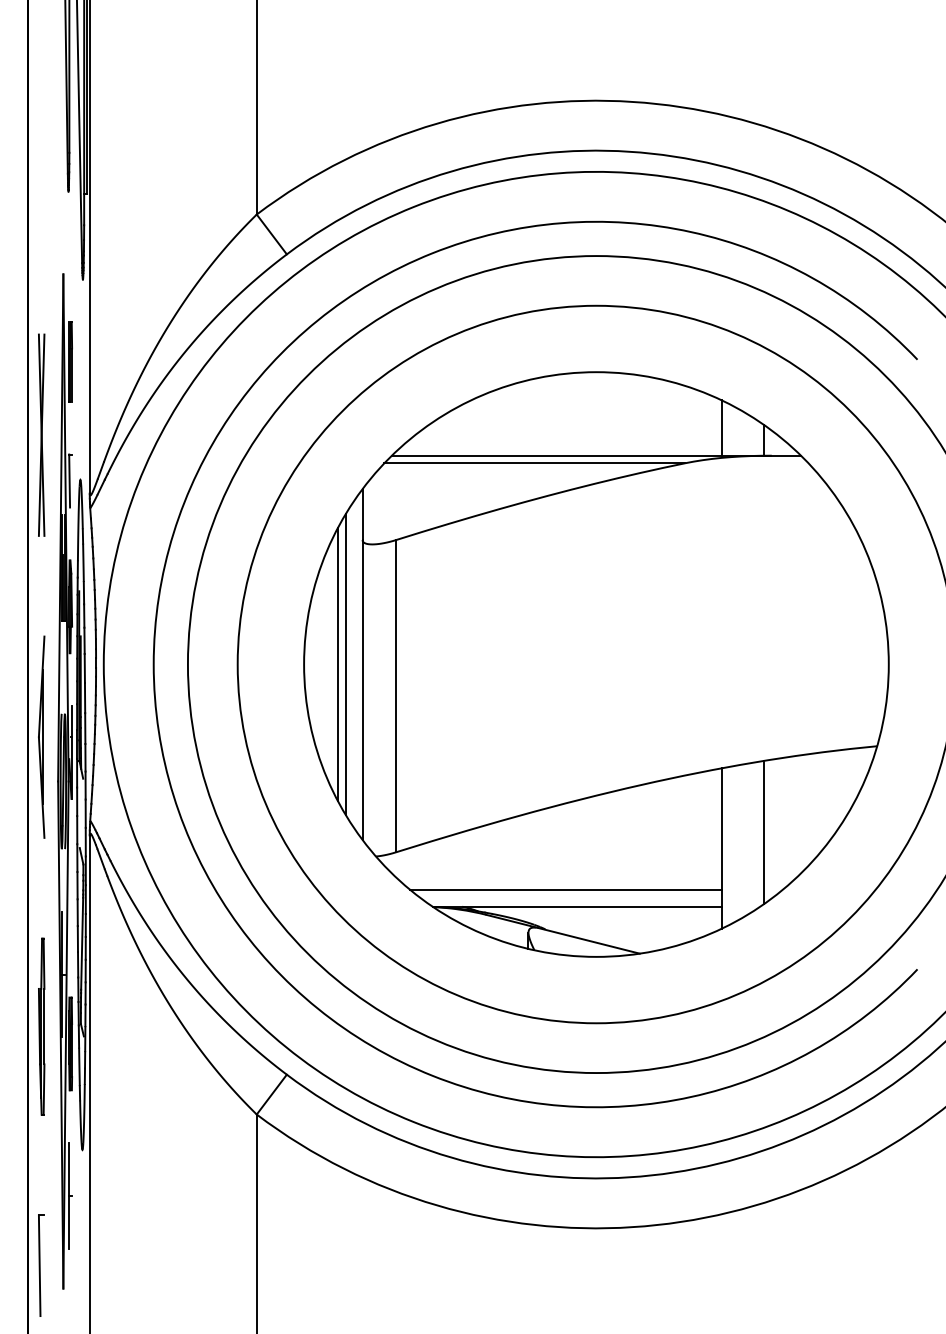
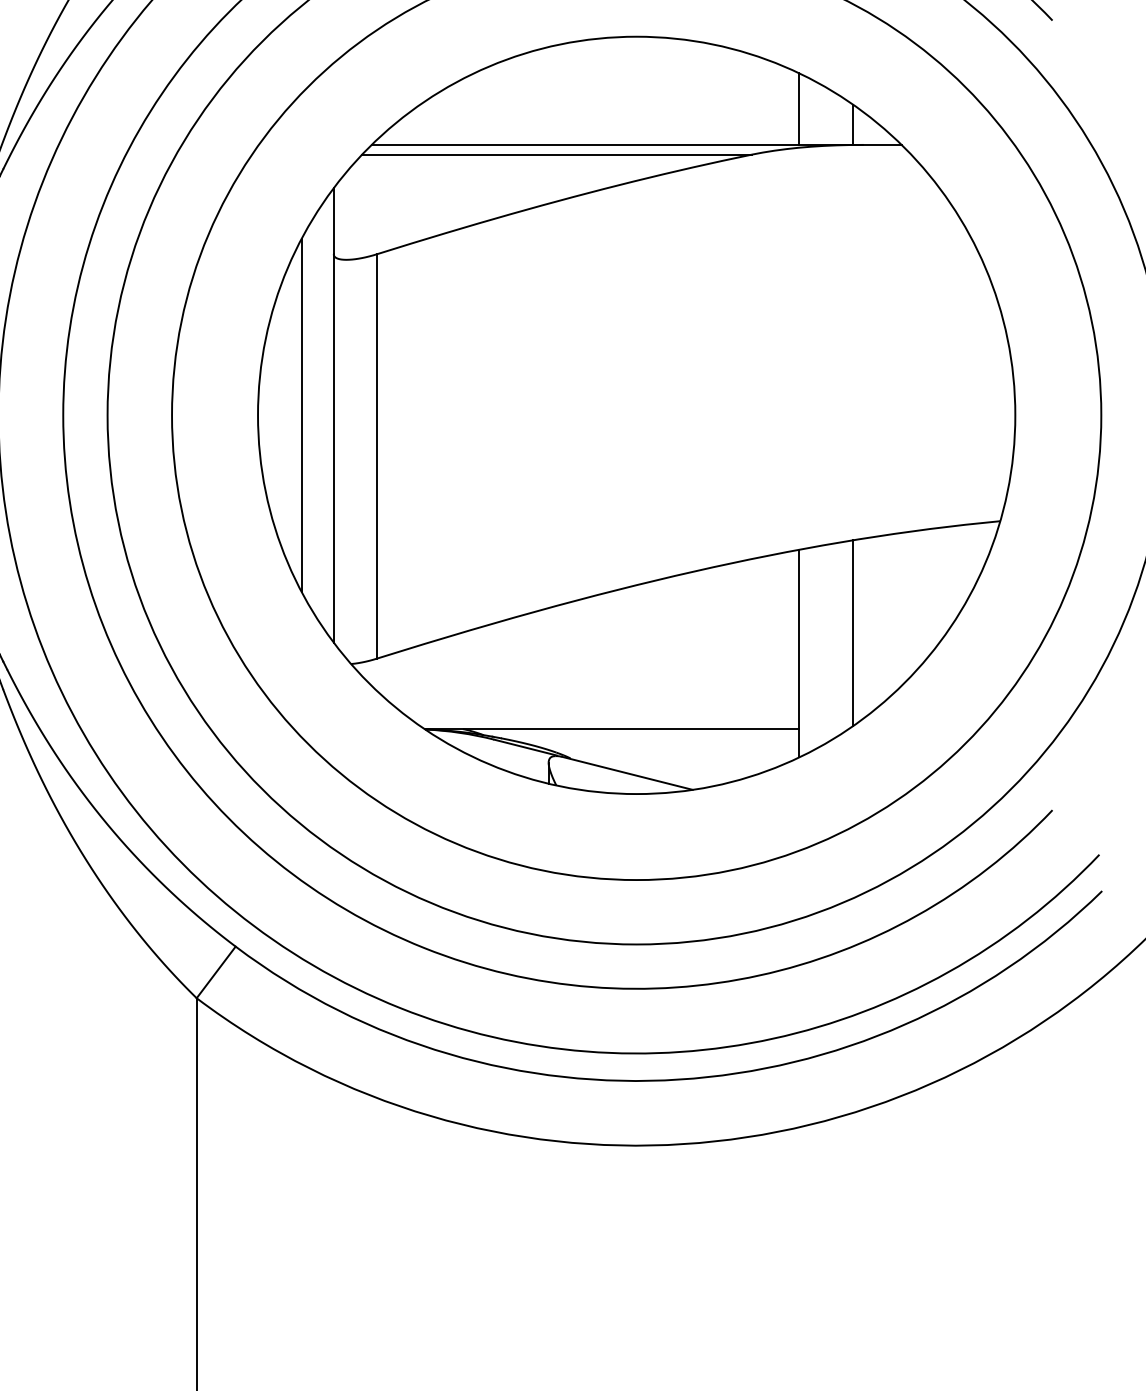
line: (345, 664) -> (311, 415), removed
line: (565, 890) -> (596, 708), removed

